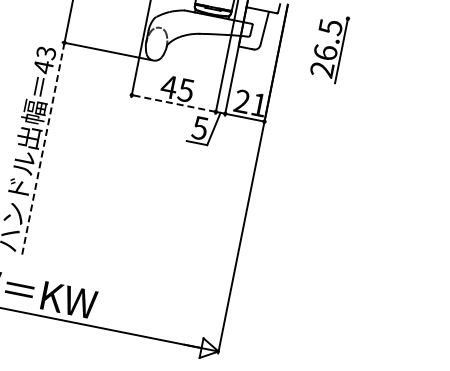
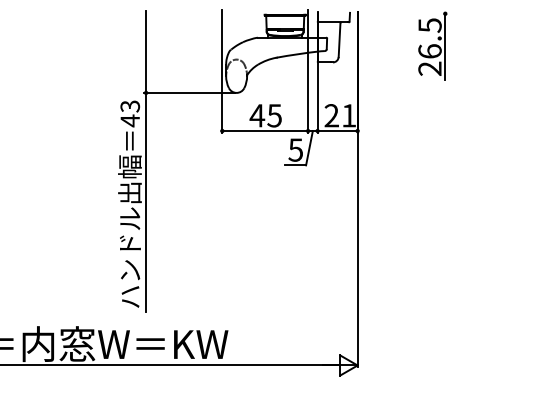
part: (329, 47) -> (432, 45), moved
line: (174, 104) -> (265, 131), dashed -> solid
line: (43, 150) -> (146, 202), dashed -> solid

